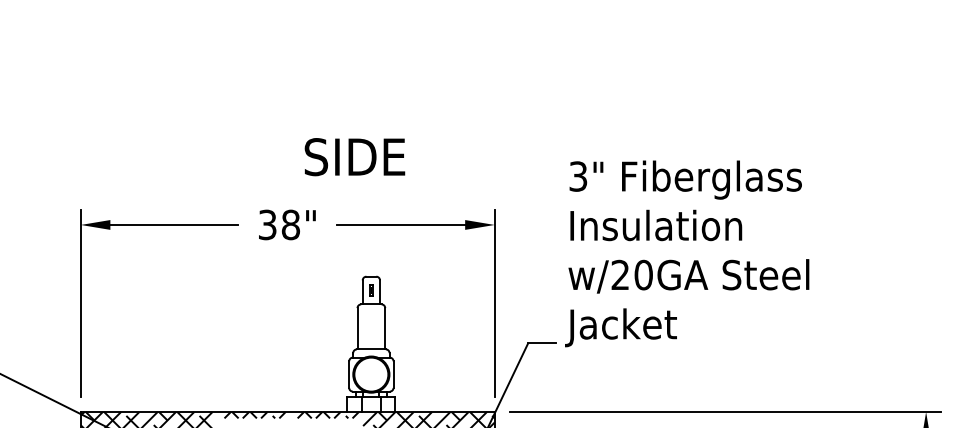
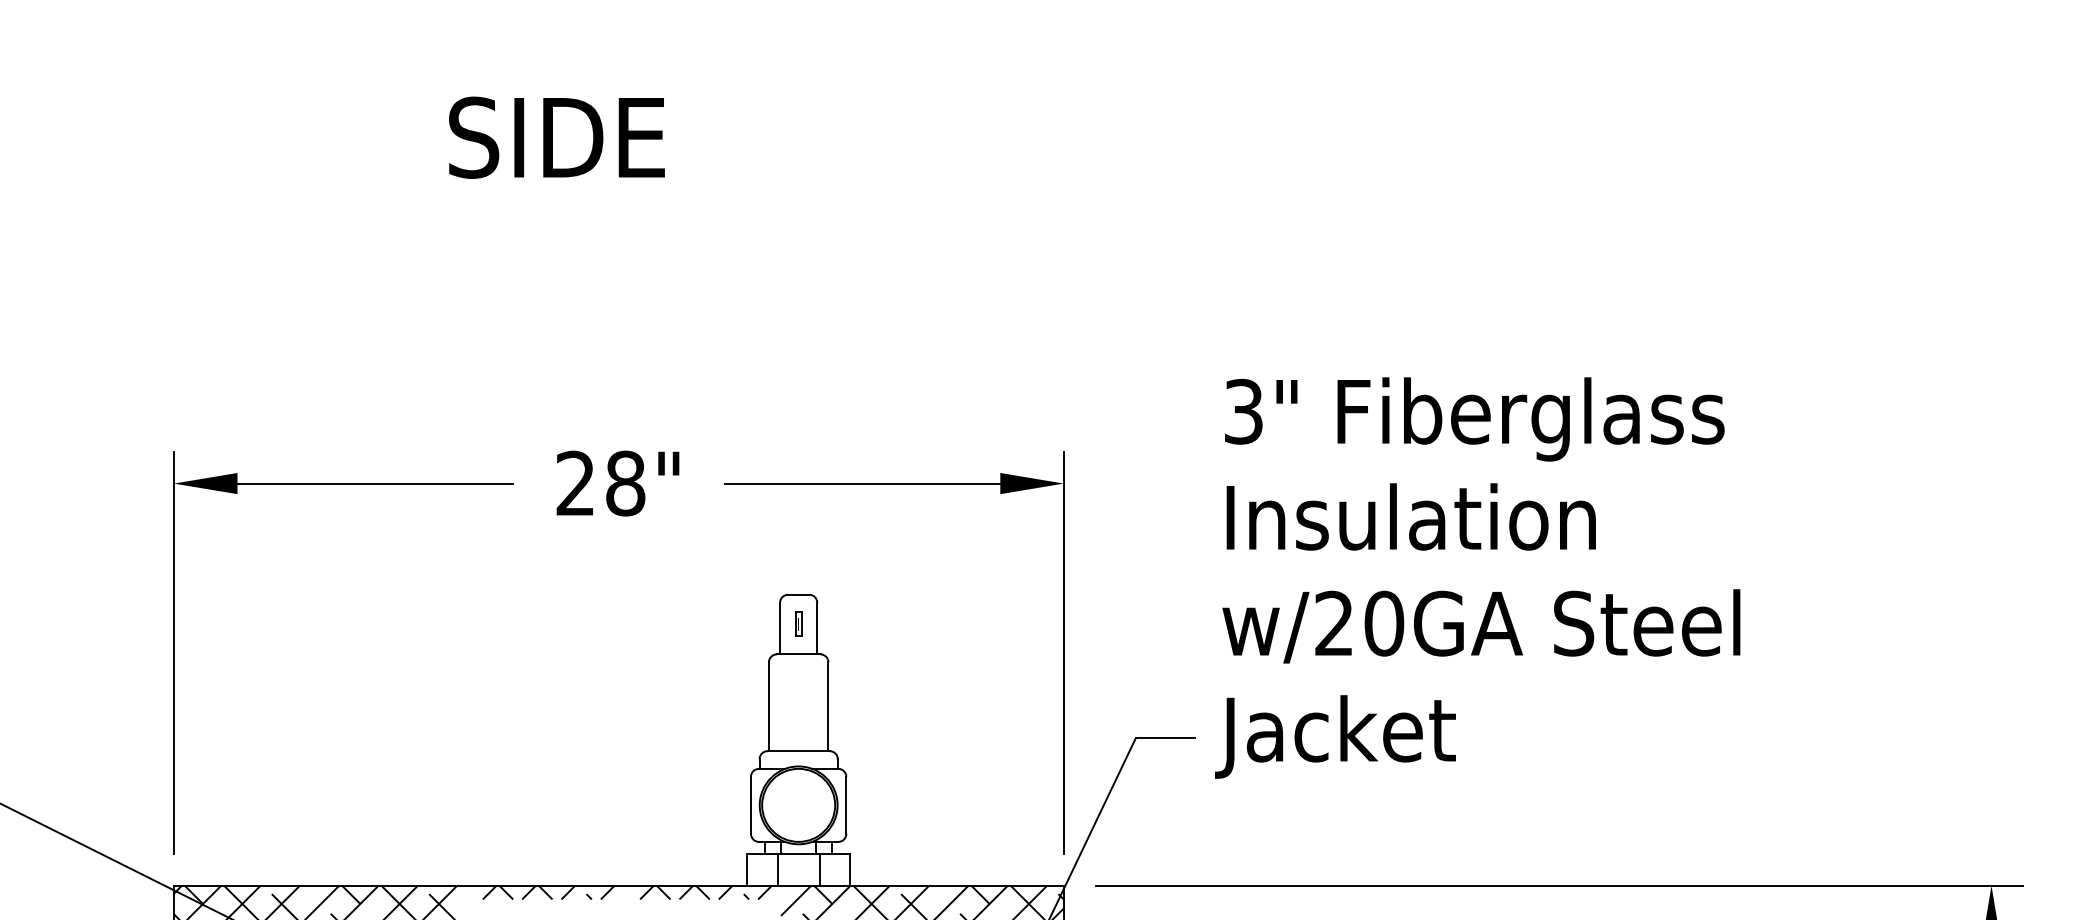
text: (354, 157) -> (555, 138), moved
text: (267, 225) -> (575, 484), 38" -> 28"
text: (687, 253) -> (1478, 577), moved

